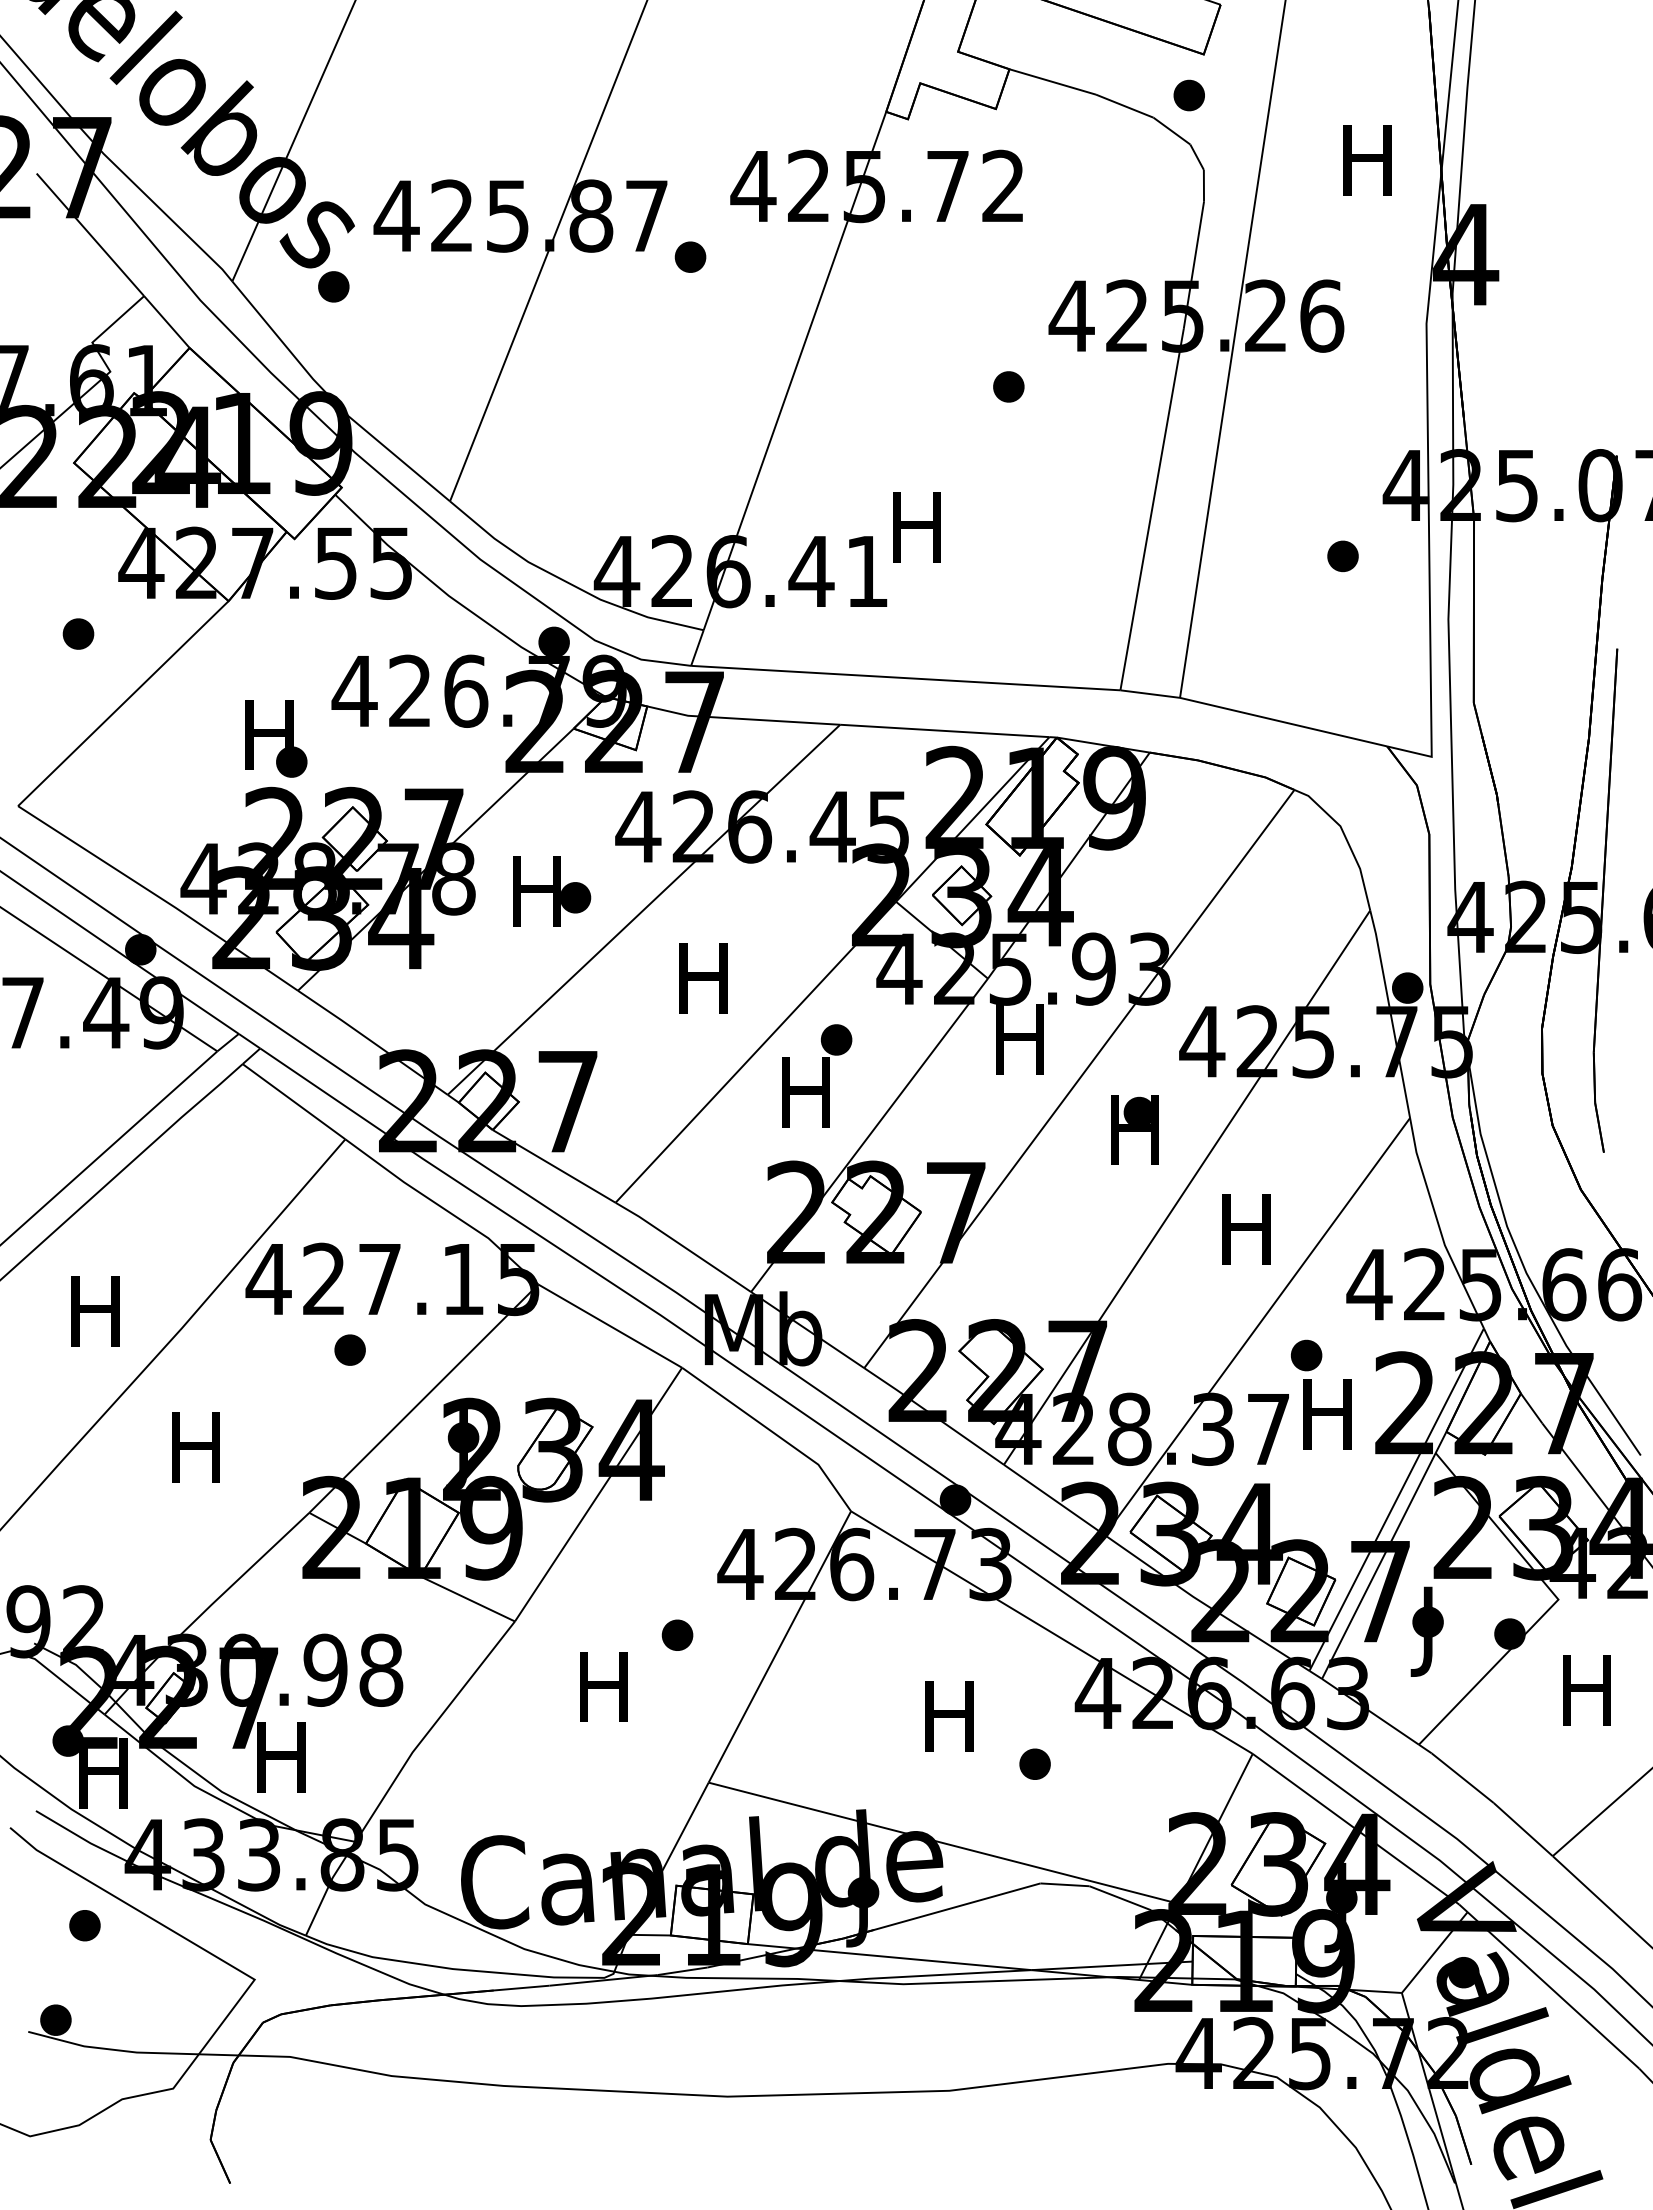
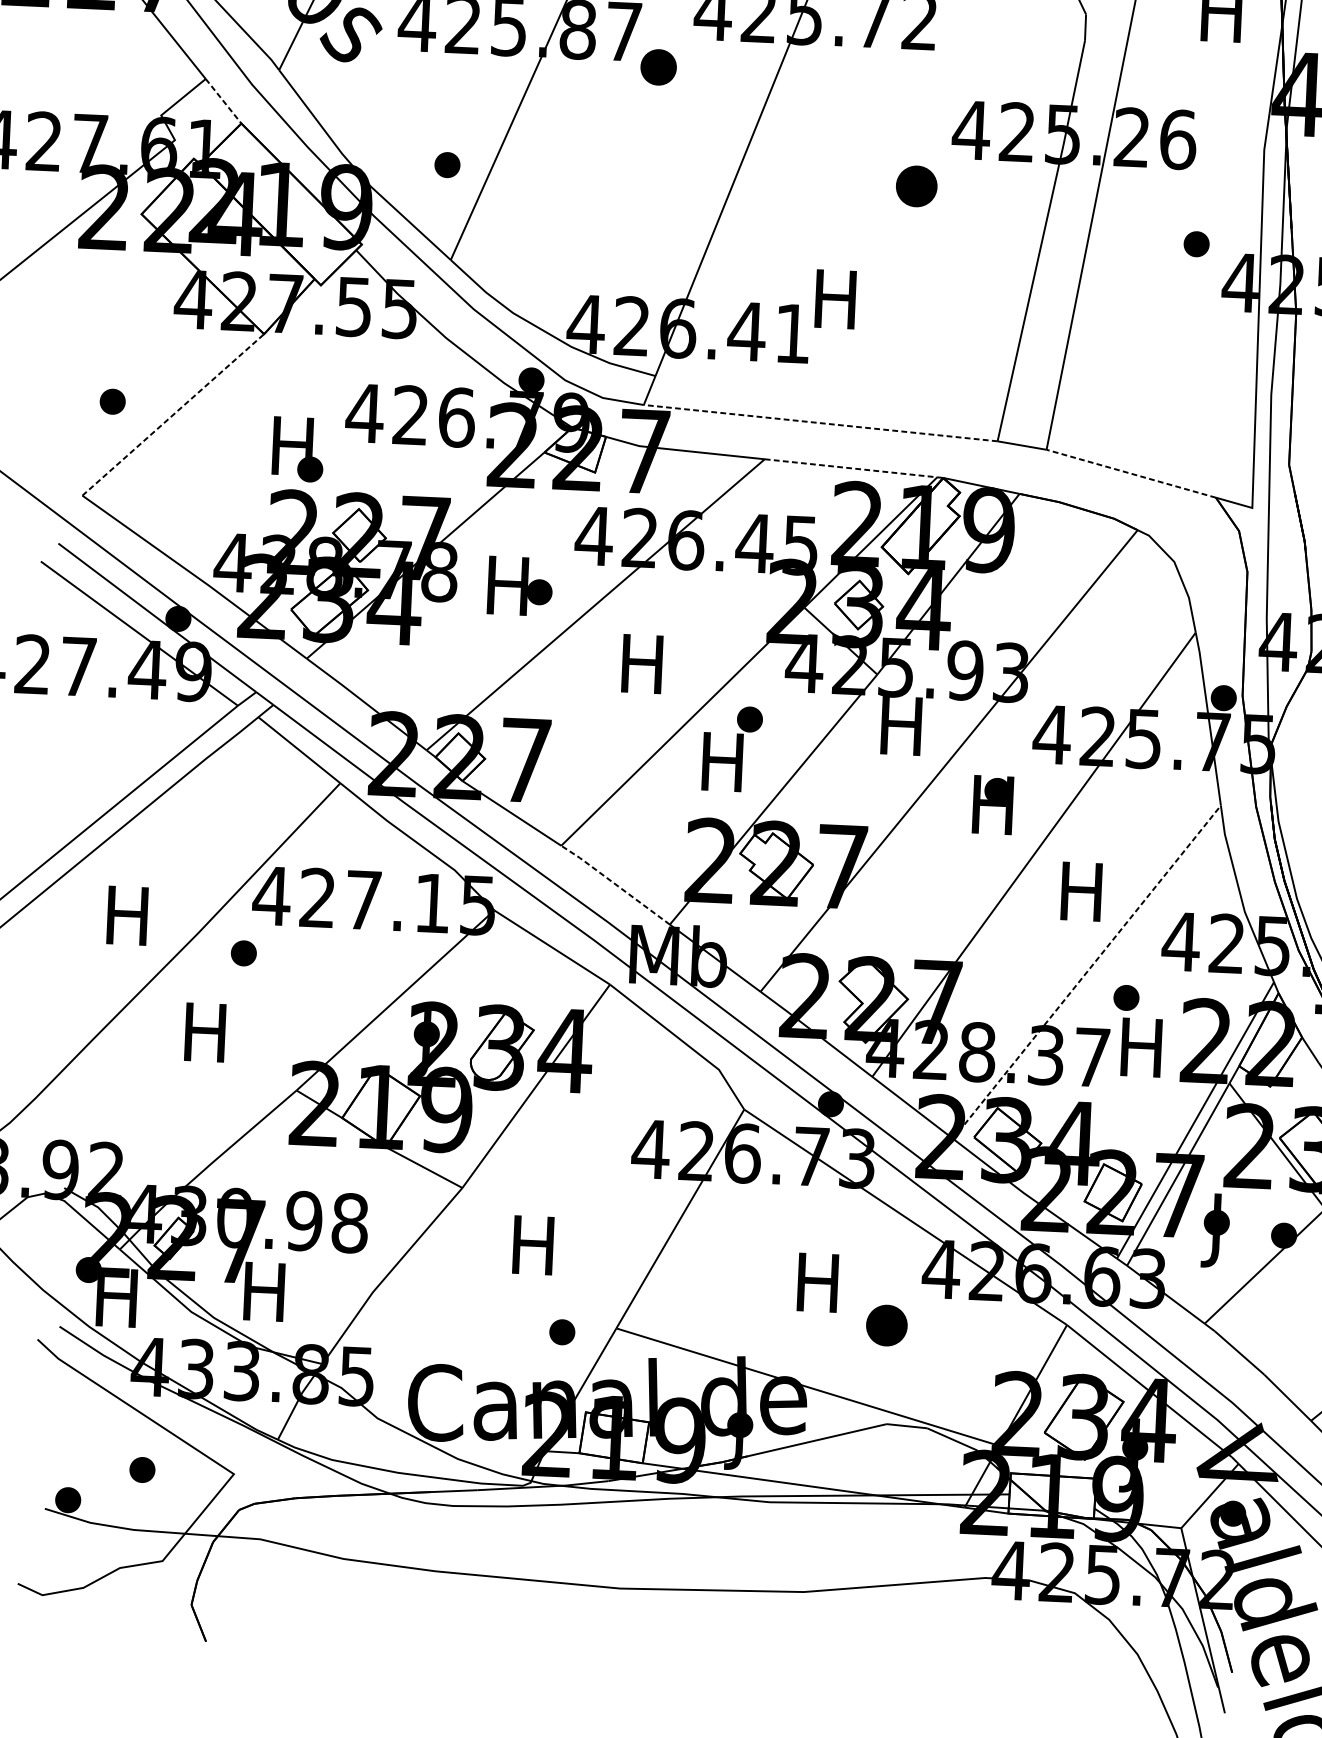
part: (690, 256) -> (658, 66), size x1.4
part: (333, 286) -> (447, 164), moved
line: (167, 322) -> (224, 101), solid -> dashed
part: (1008, 386) -> (916, 186), size x1.6
part: (1342, 556) -> (1196, 244), moved
part: (78, 633) -> (112, 401), moved
line: (905, 678) -> (820, 423), solid -> dashed
line: (123, 703) -> (173, 414), solid -> dashed
line: (1283, 722) -> (1131, 474), solid -> dashed
line: (944, 730) -> (850, 467), solid -> dashed
line: (682, 1246) -> (614, 884), solid -> dashed
line: (1257, 1326) -> (1087, 972), solid -> dashed
part: (349, 1349) -> (243, 952), moved
part: (677, 1634) -> (562, 1331), moved
part: (1034, 1763) -> (886, 1324), size x1.6
part: (84, 1925) -> (142, 1469), moved

